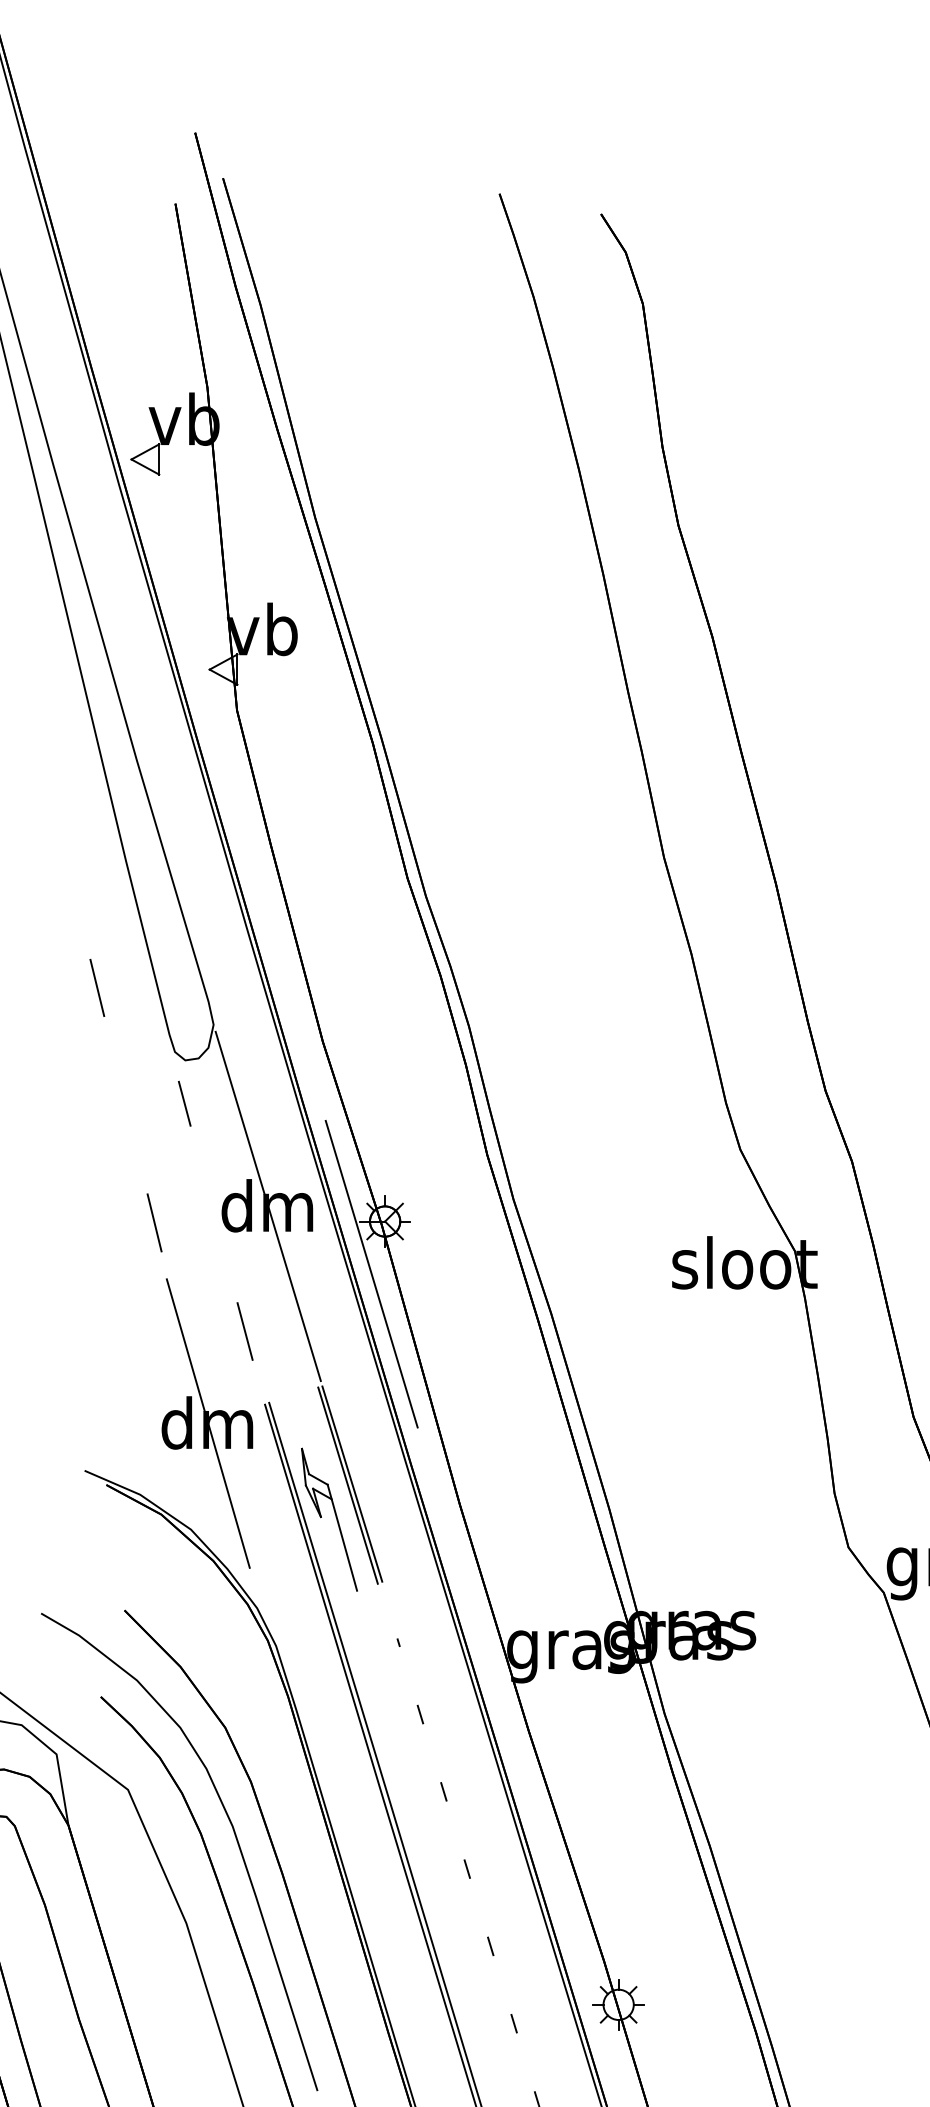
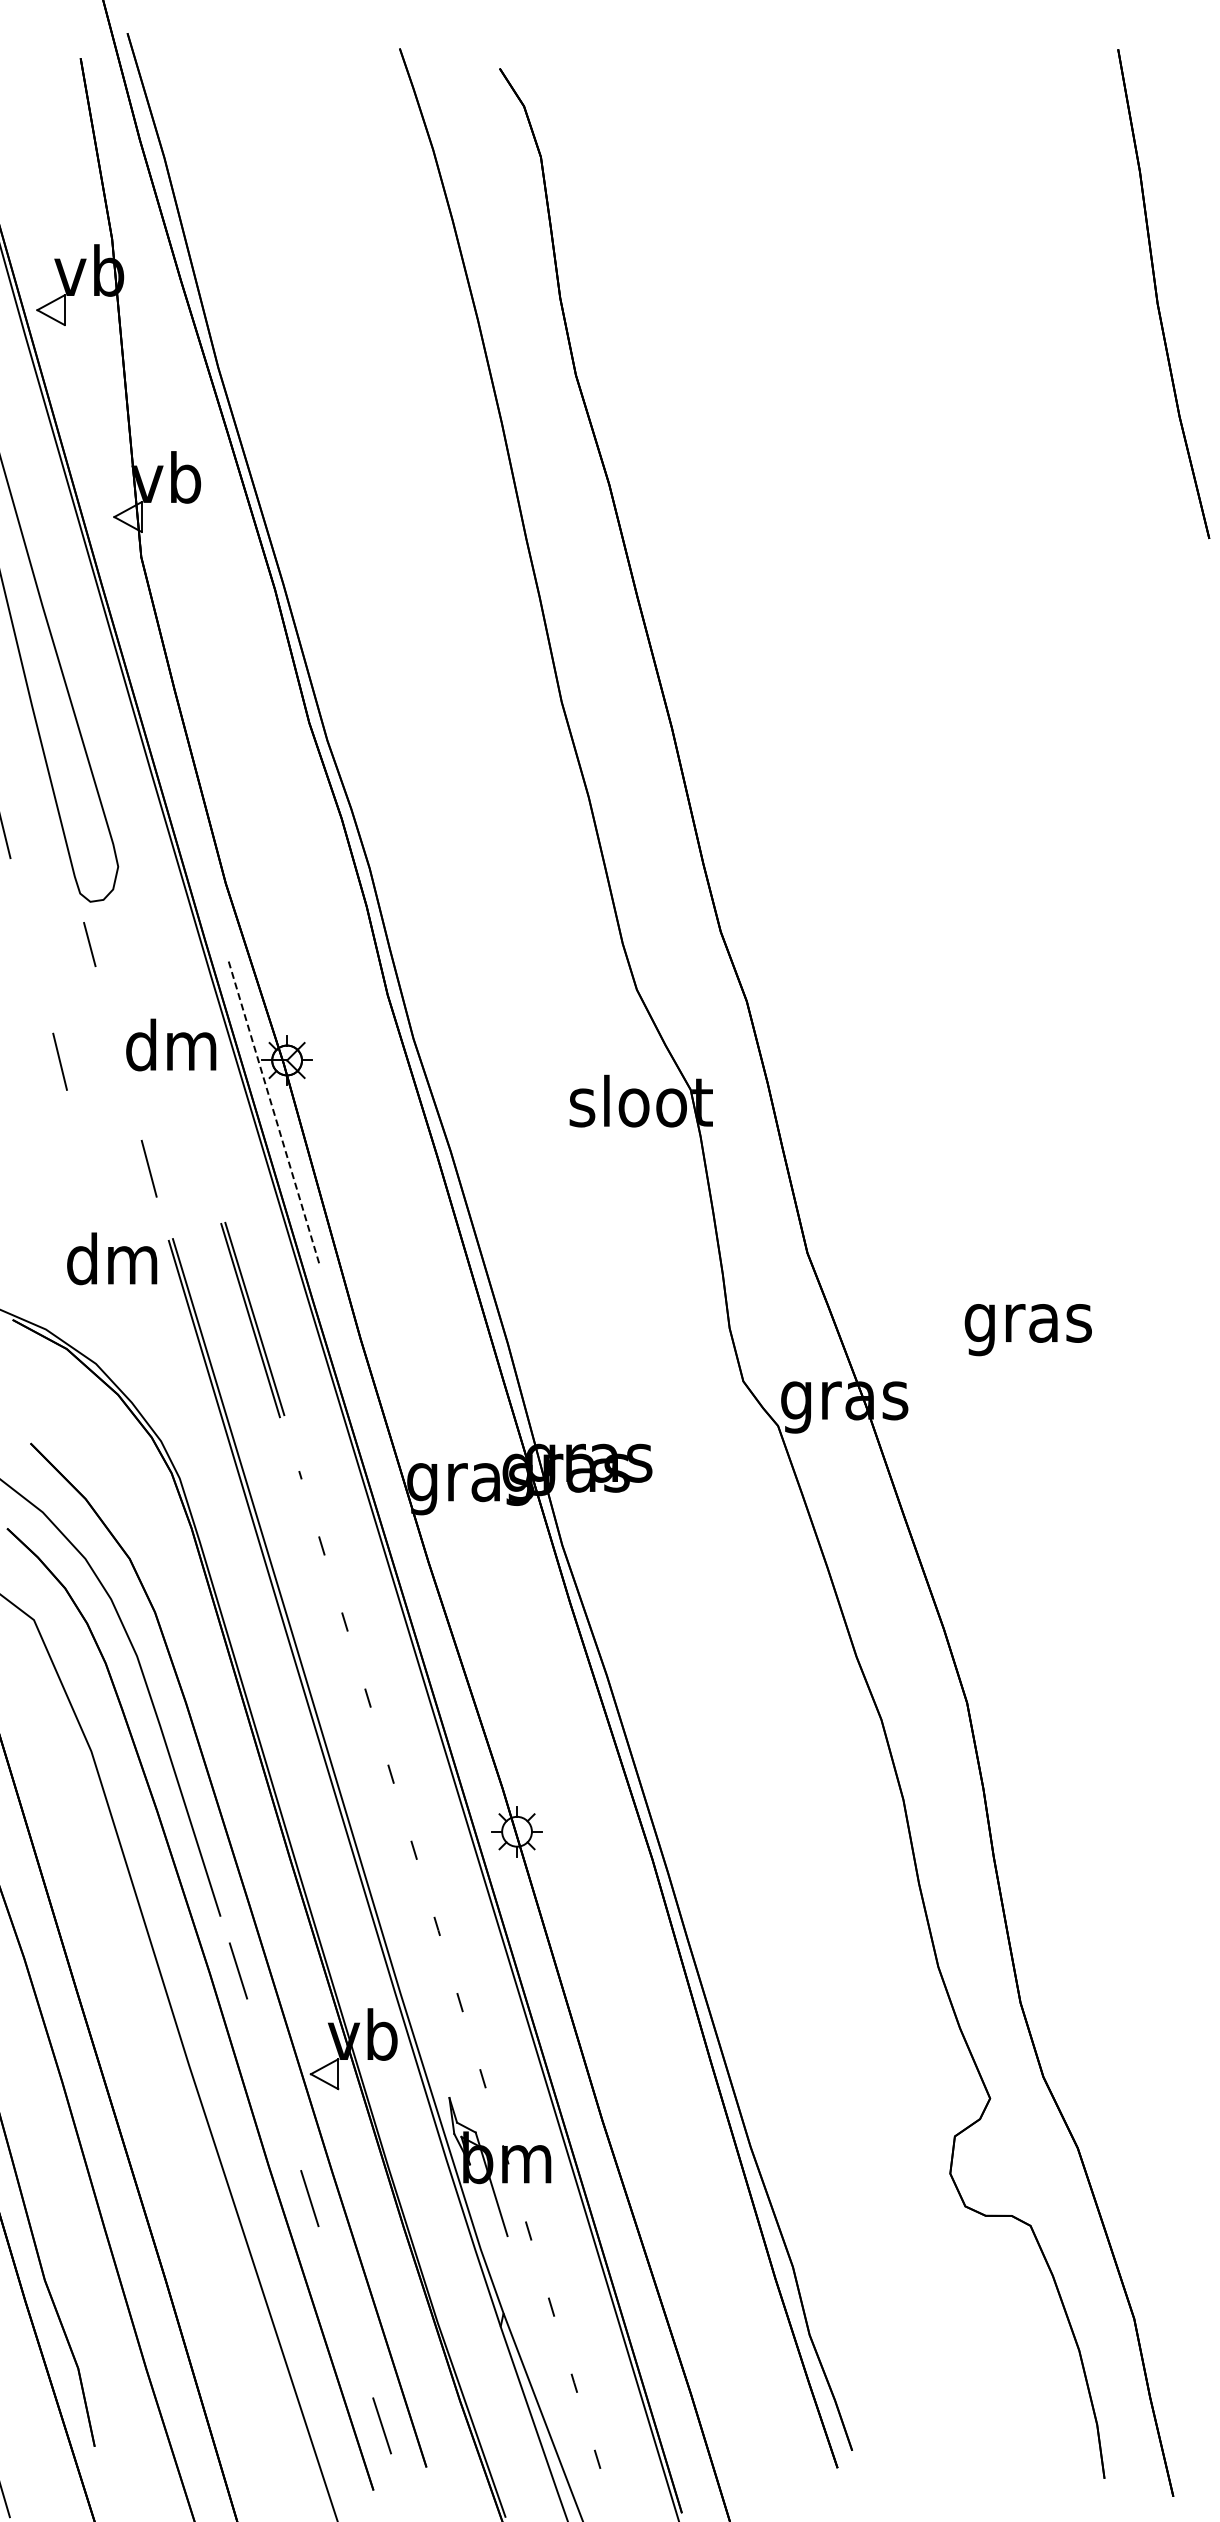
line: (267, 1206) -> (171, 1045), removed
line: (371, 1274) -> (273, 1112), solid -> dashed
line: (207, 1423) -> (112, 1259), removed
part: (335, 1518) -> (238, 1352), removed

